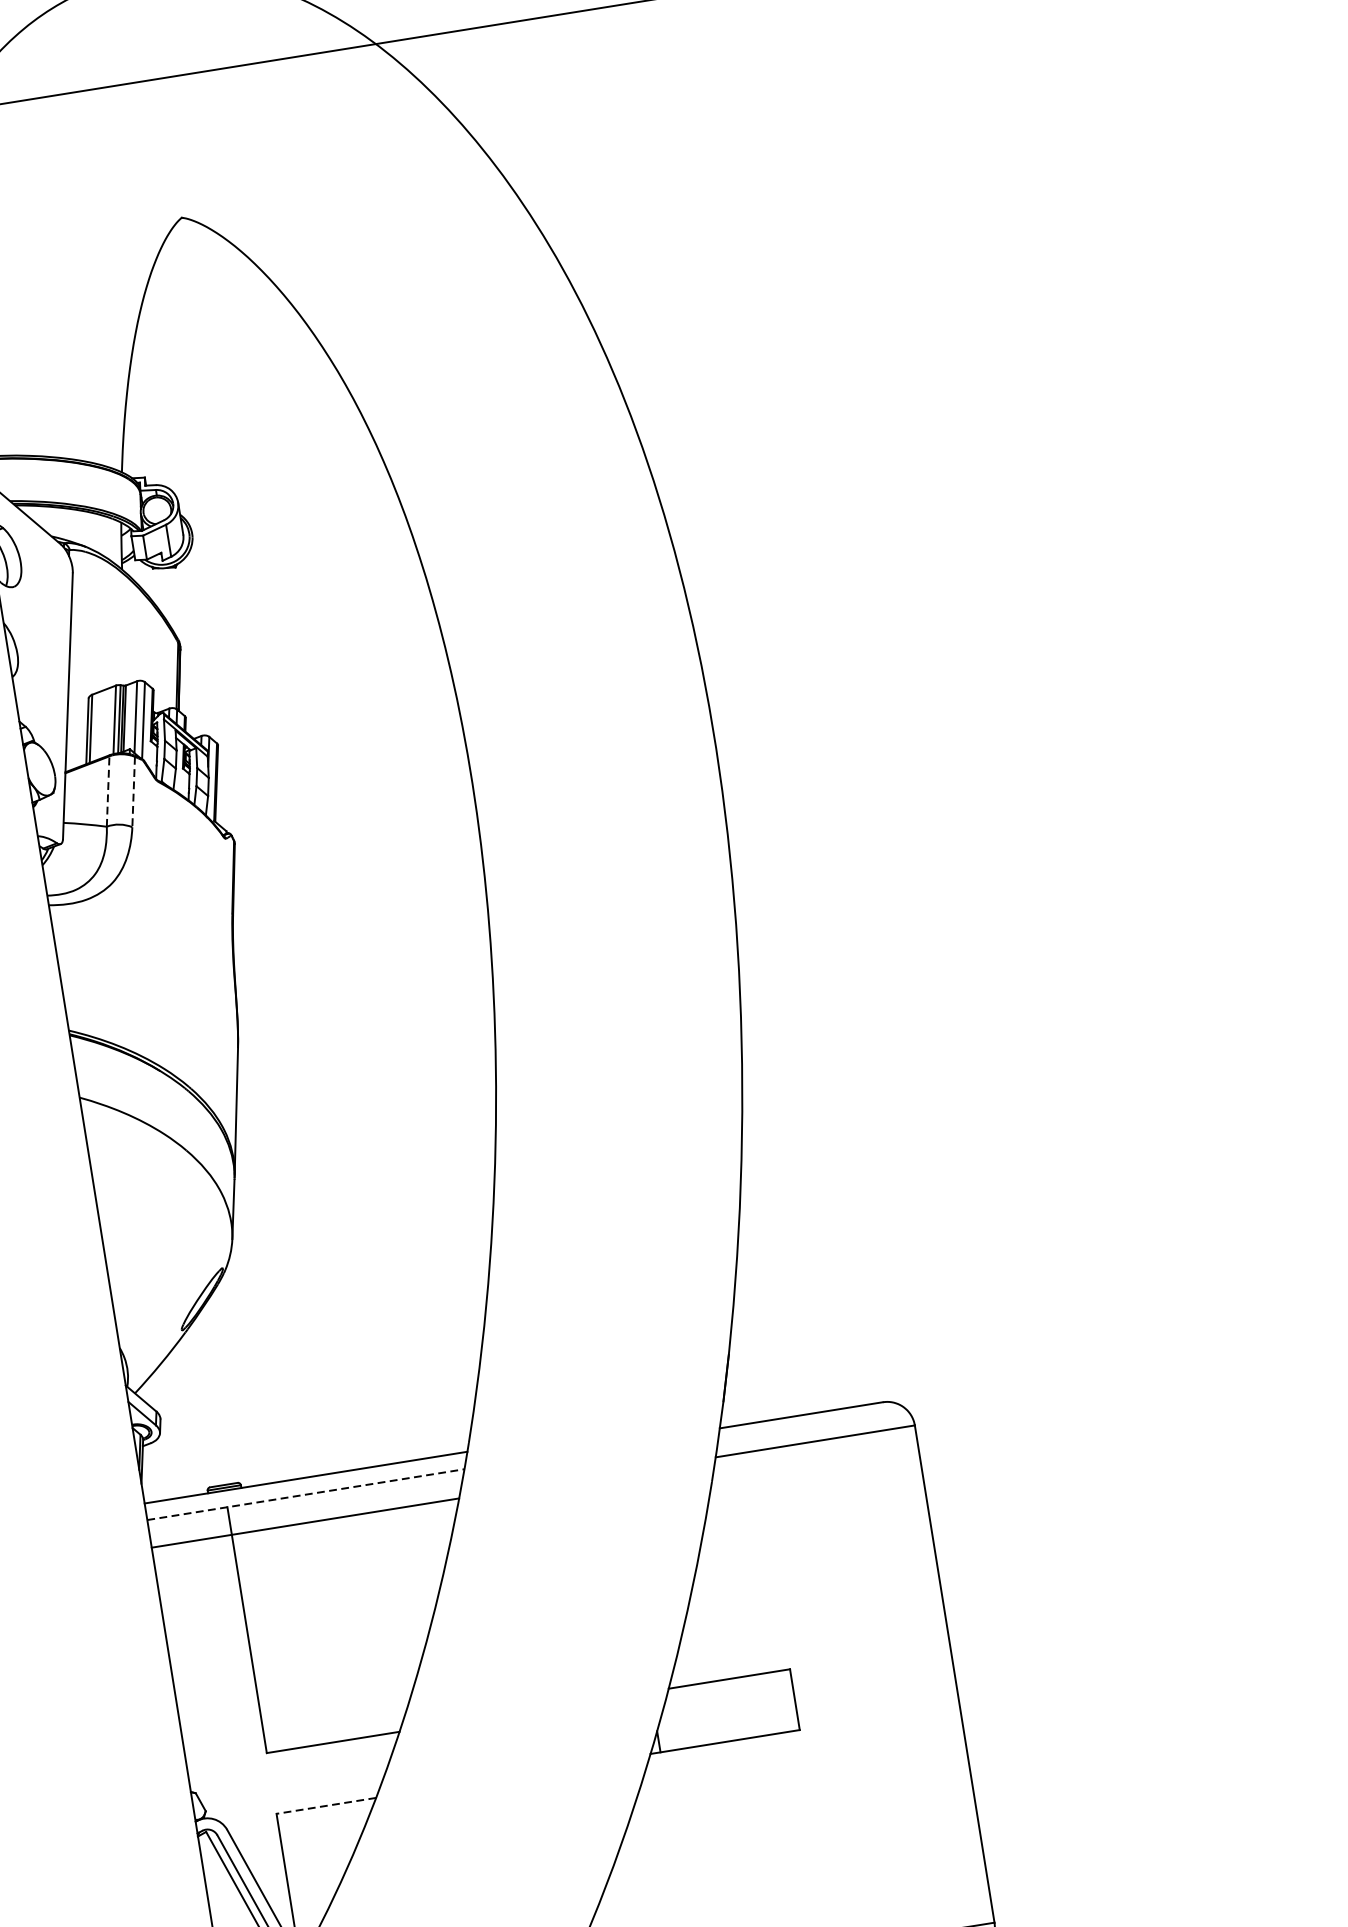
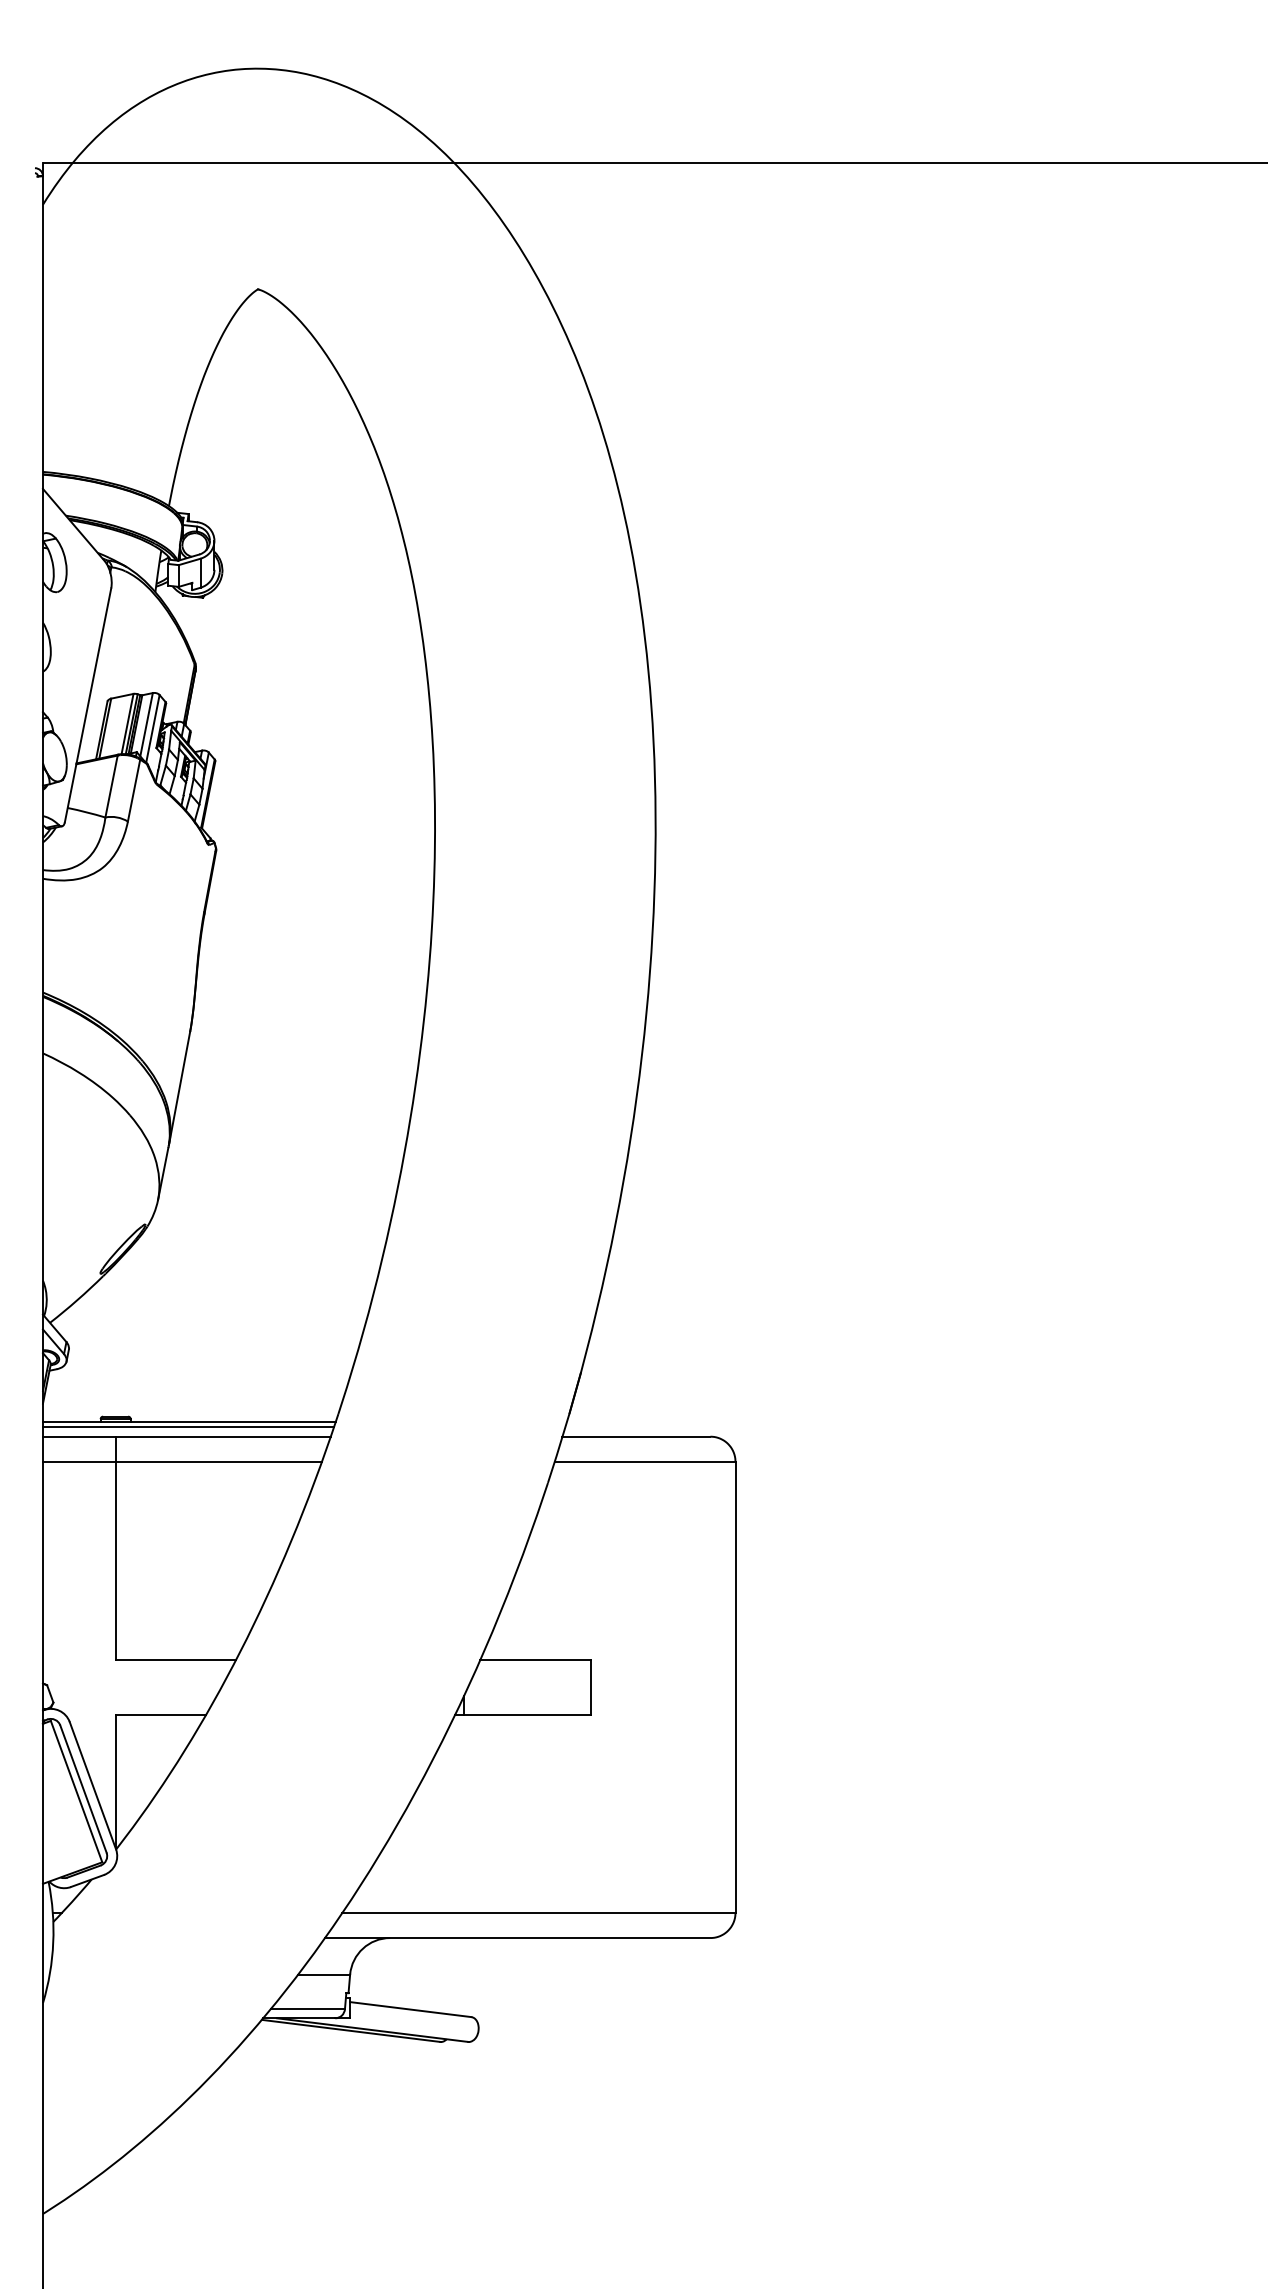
line: (108, 791) -> (111, 786), dashed -> solid
line: (134, 791) -> (134, 790), dashed -> solid
line: (305, 1483) -> (188, 1426), added
line: (305, 1494) -> (186, 1436), dashed -> solid
line: (325, 1805) -> (160, 1714), dashed -> solid

